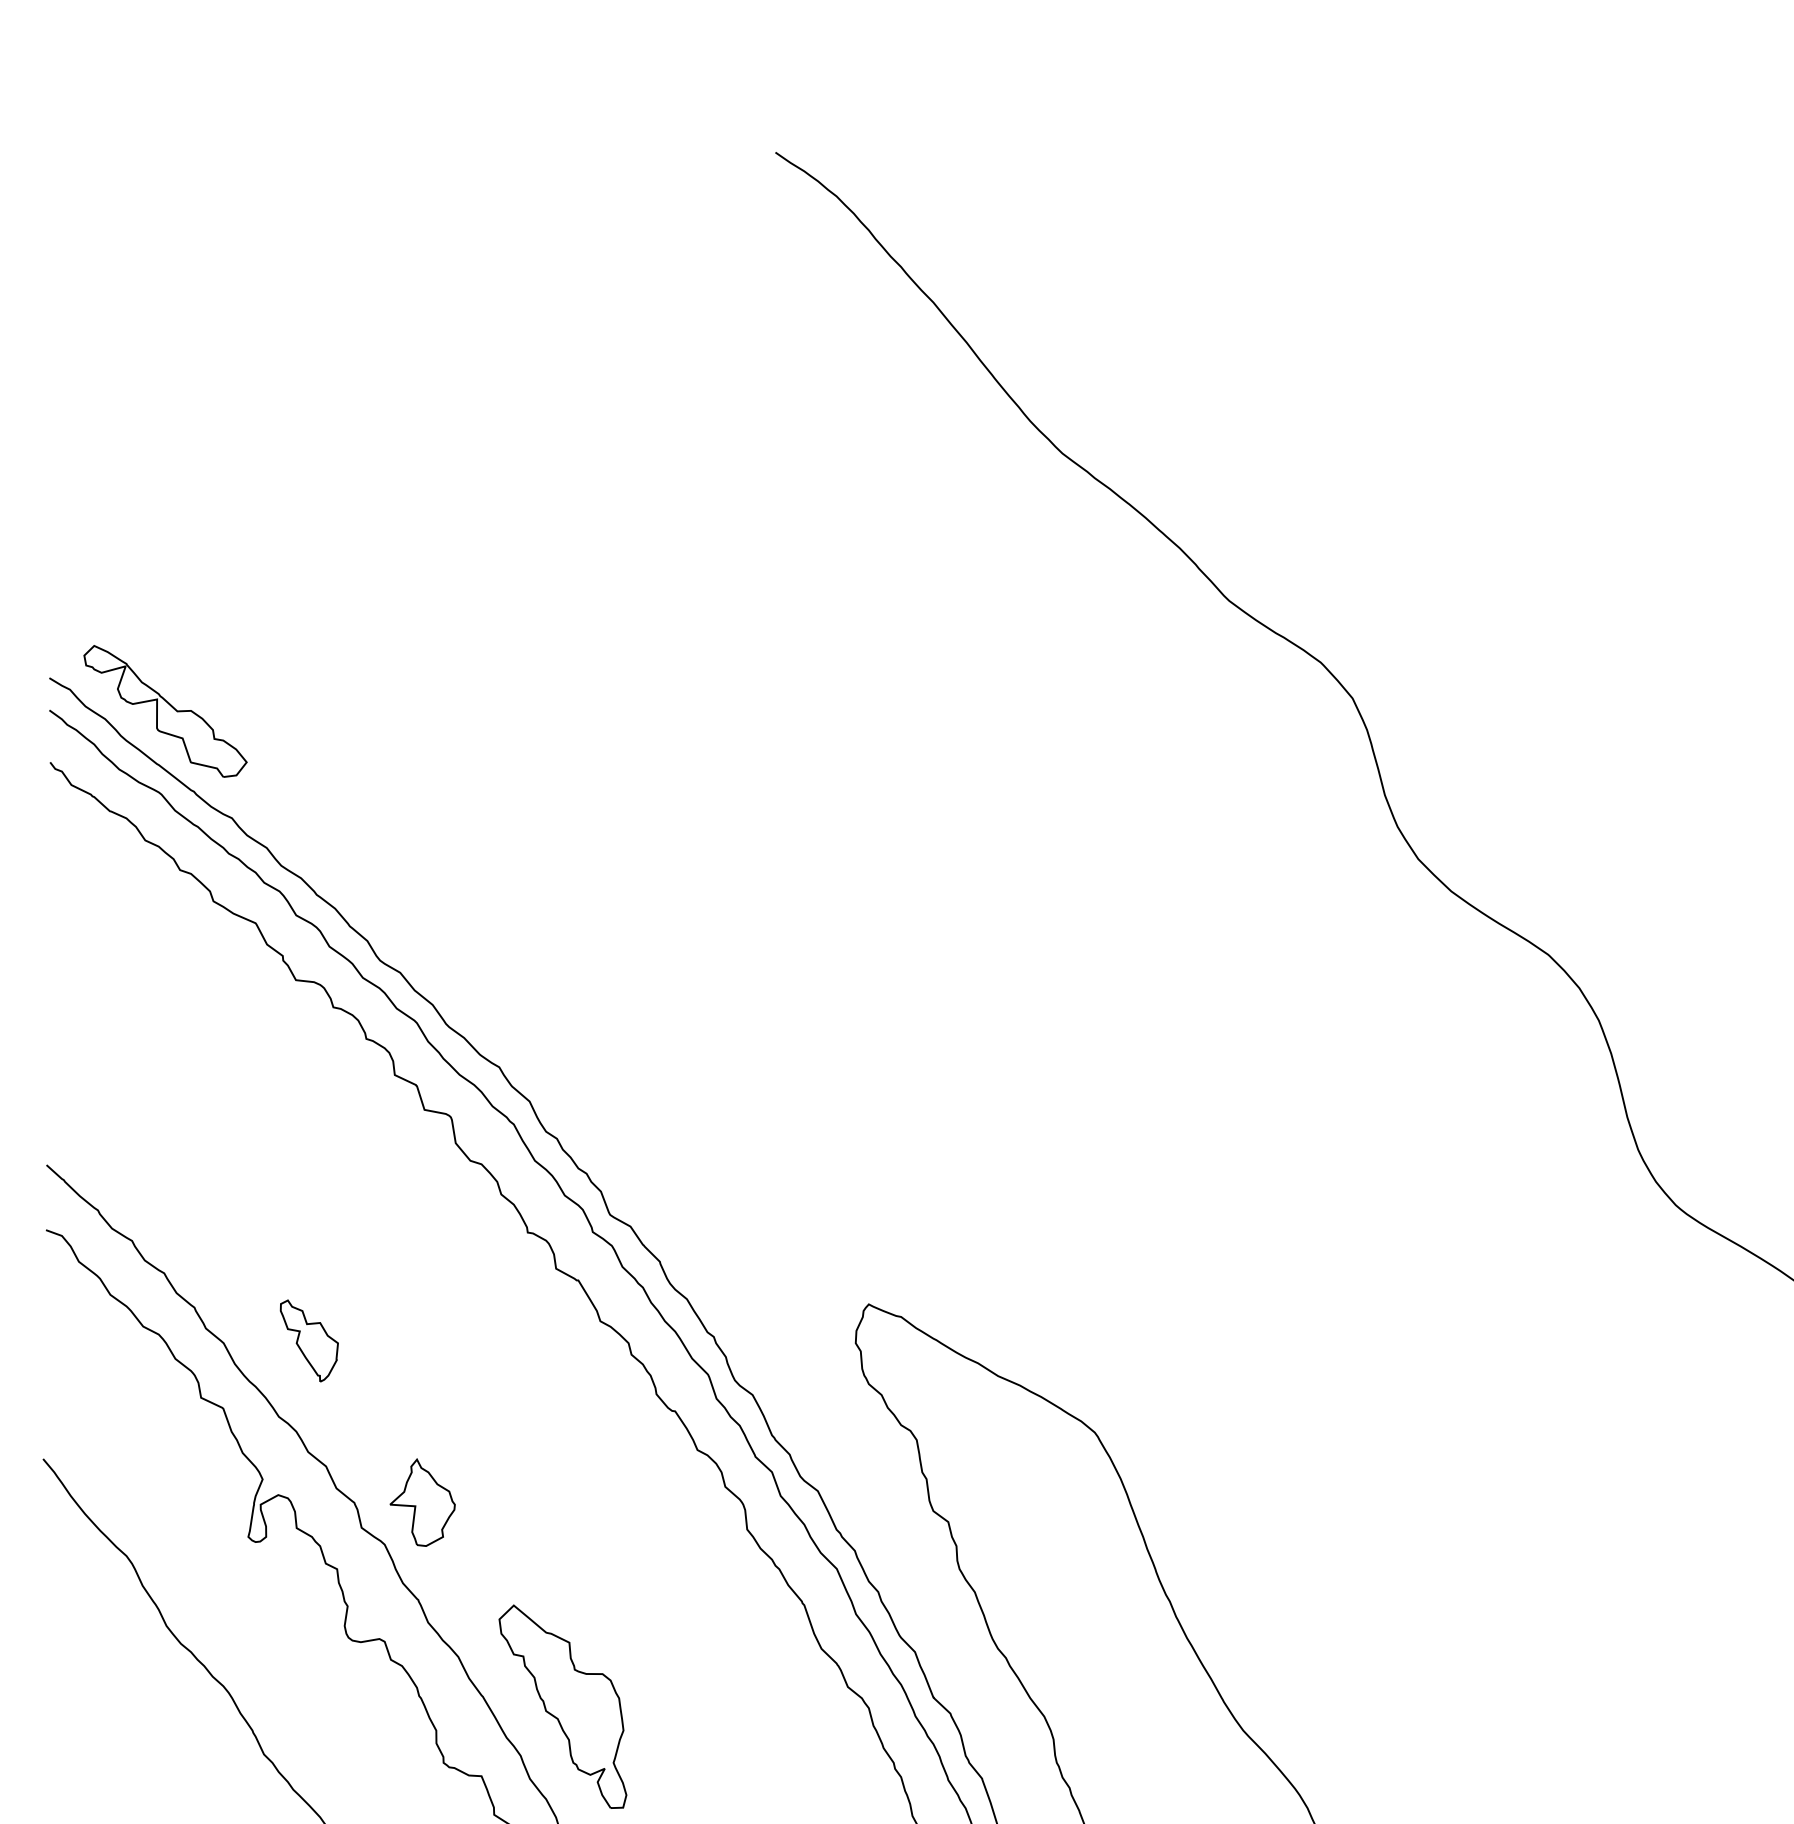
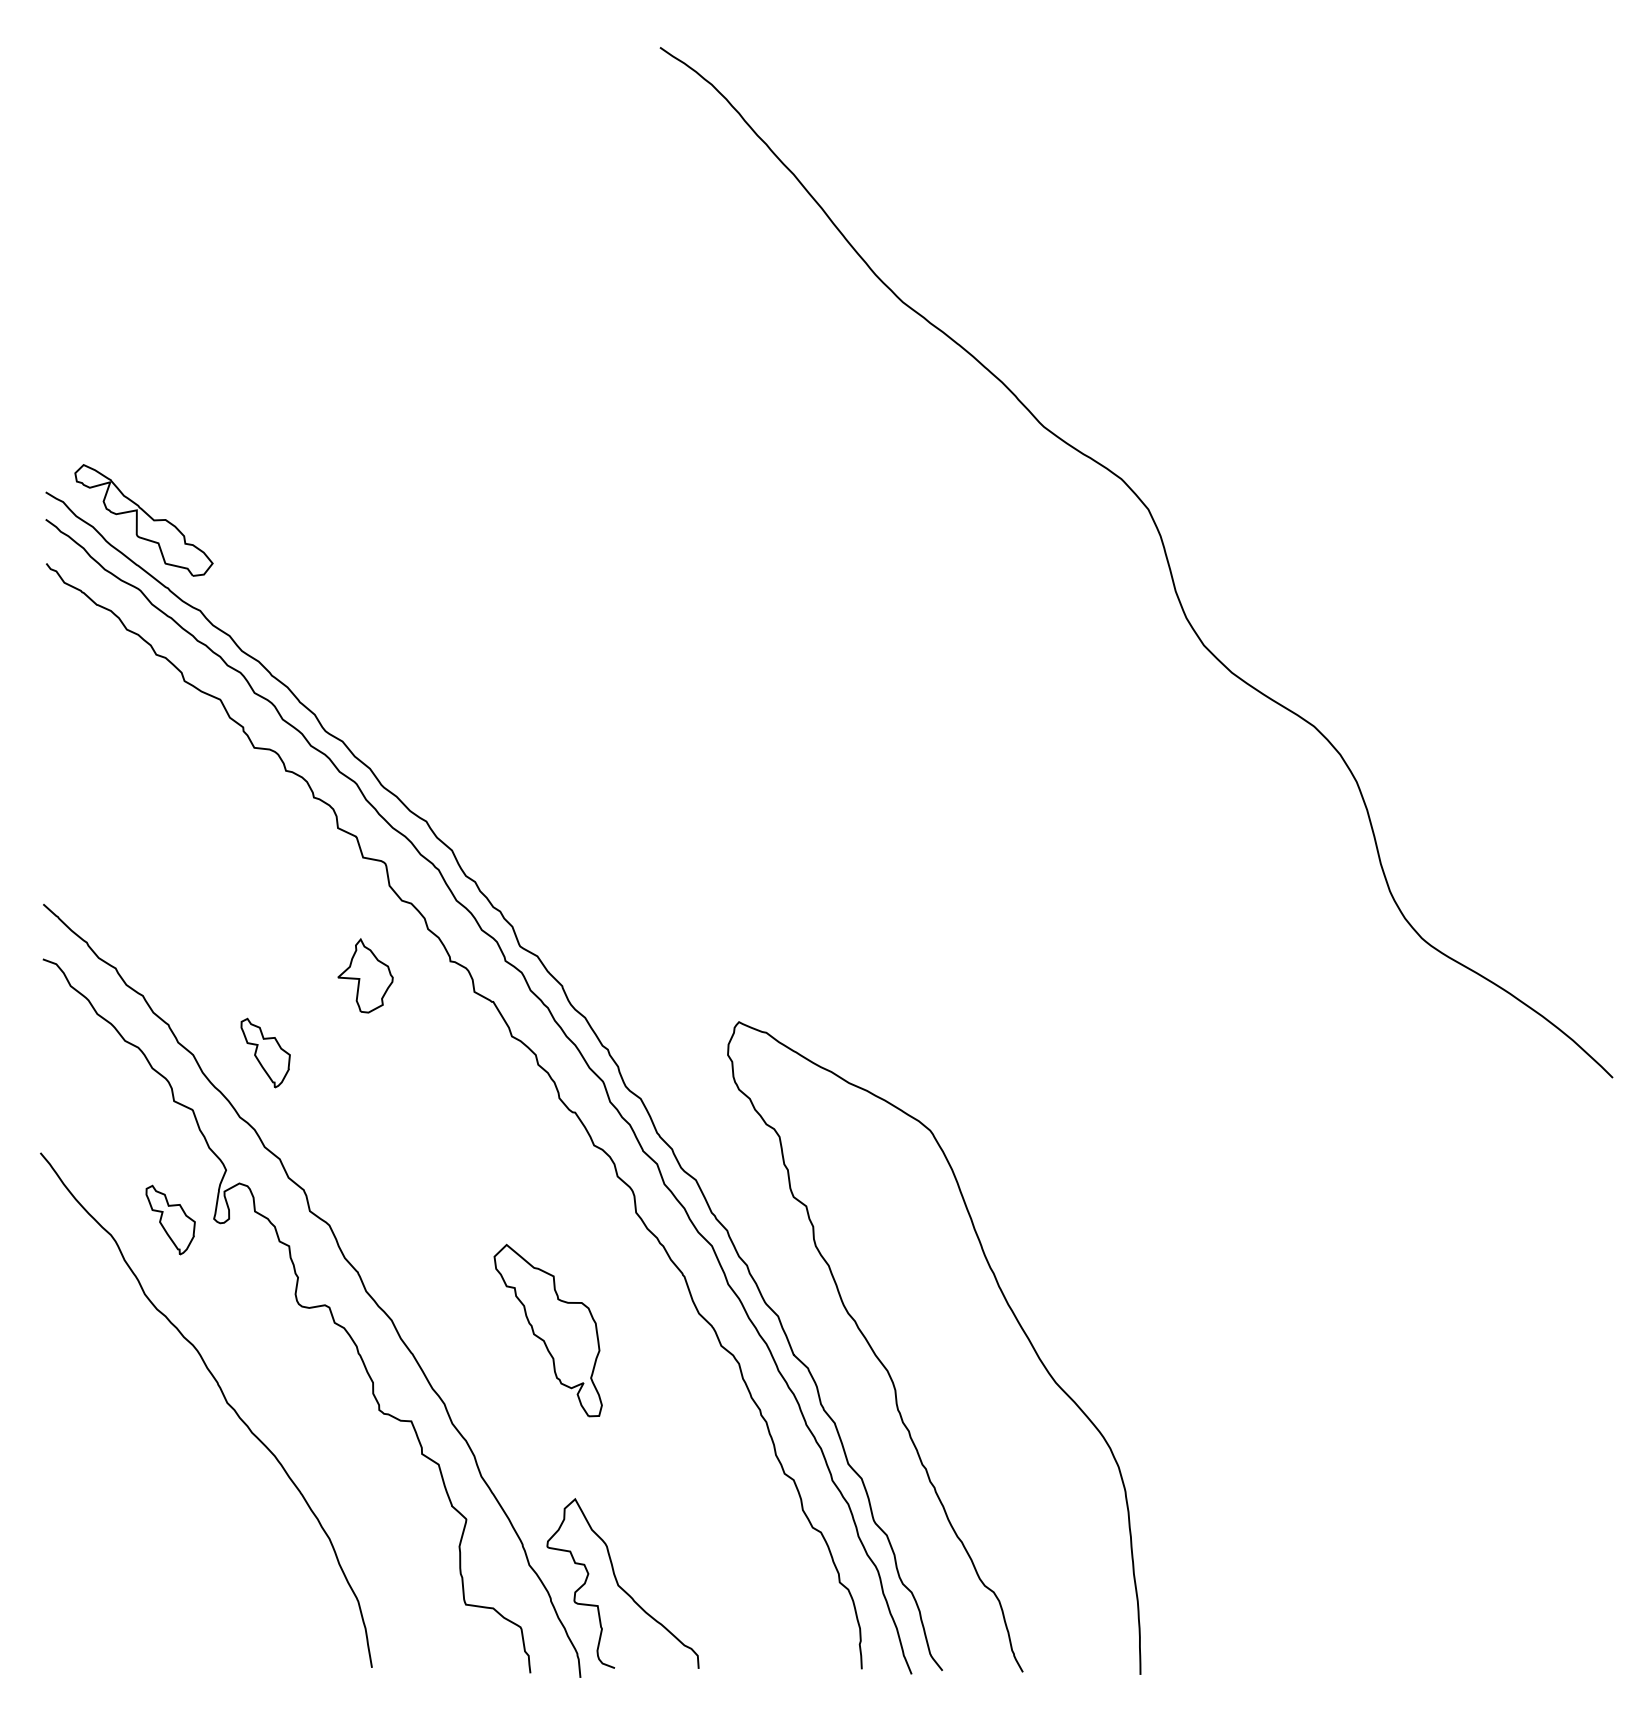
part: (422, 1502) -> (365, 975), moved
part: (196, 1537) -> (170, 1219), added
part: (562, 1706) -> (547, 1330), moved

